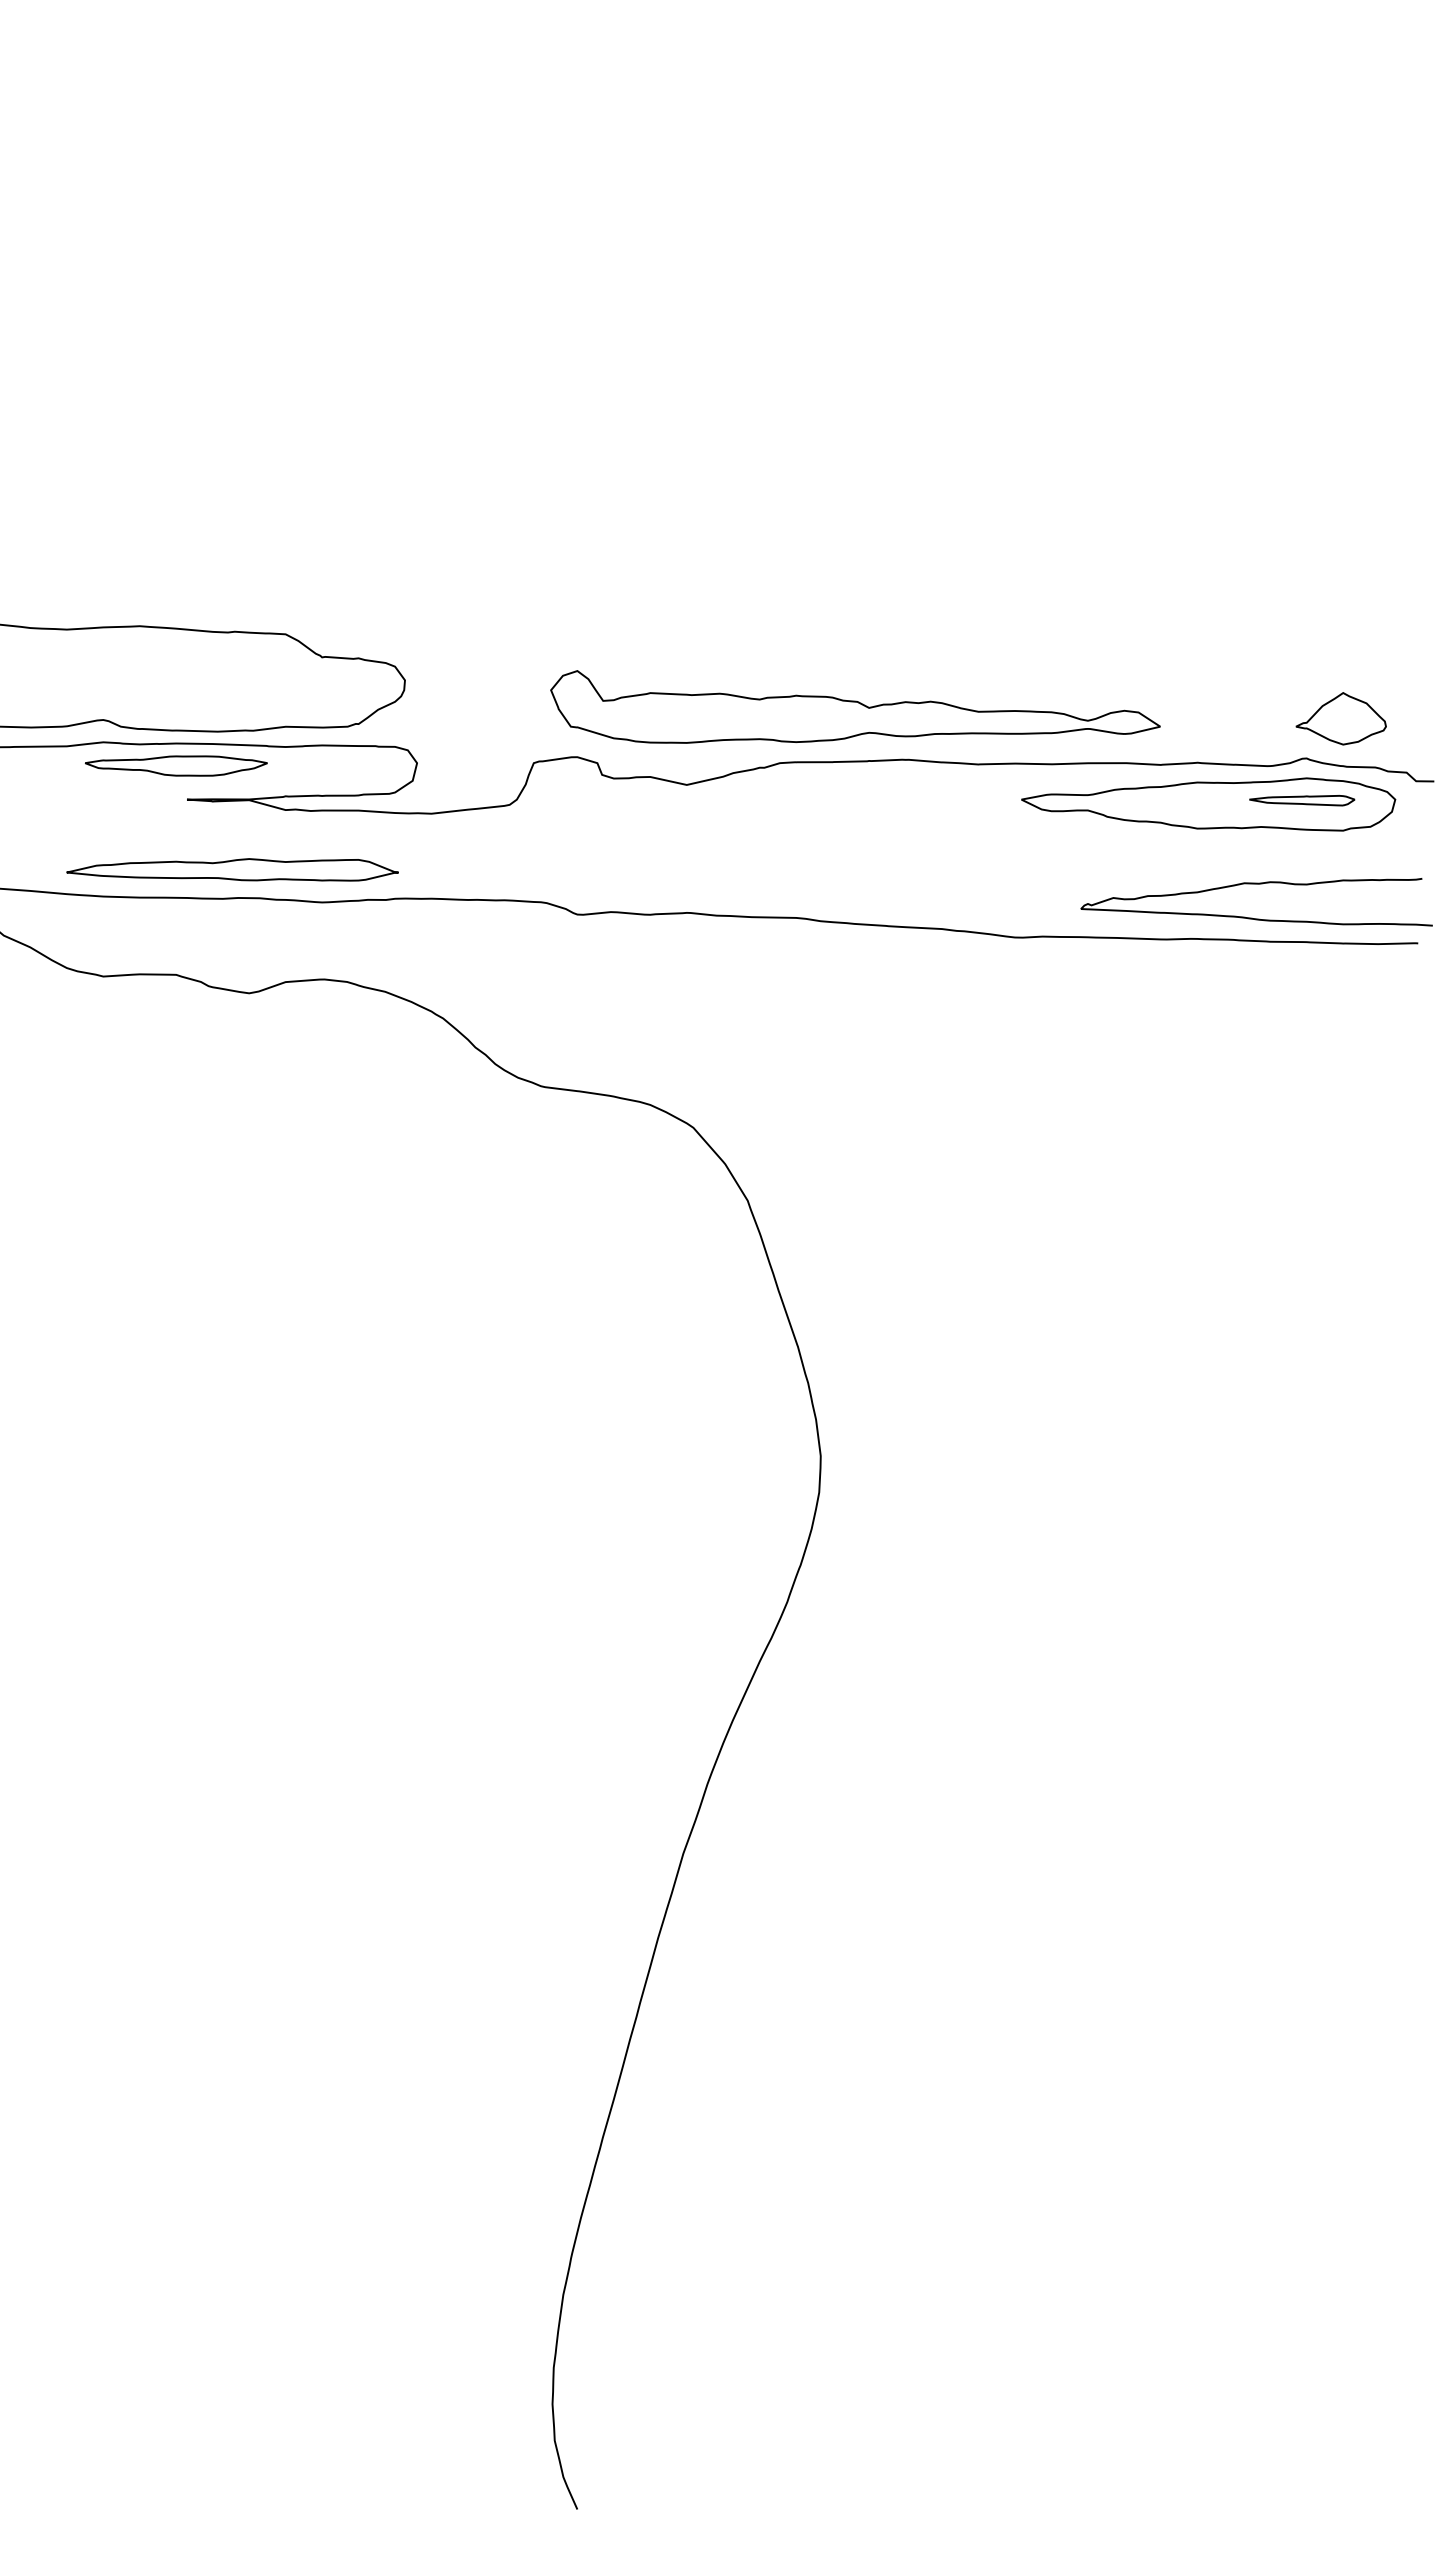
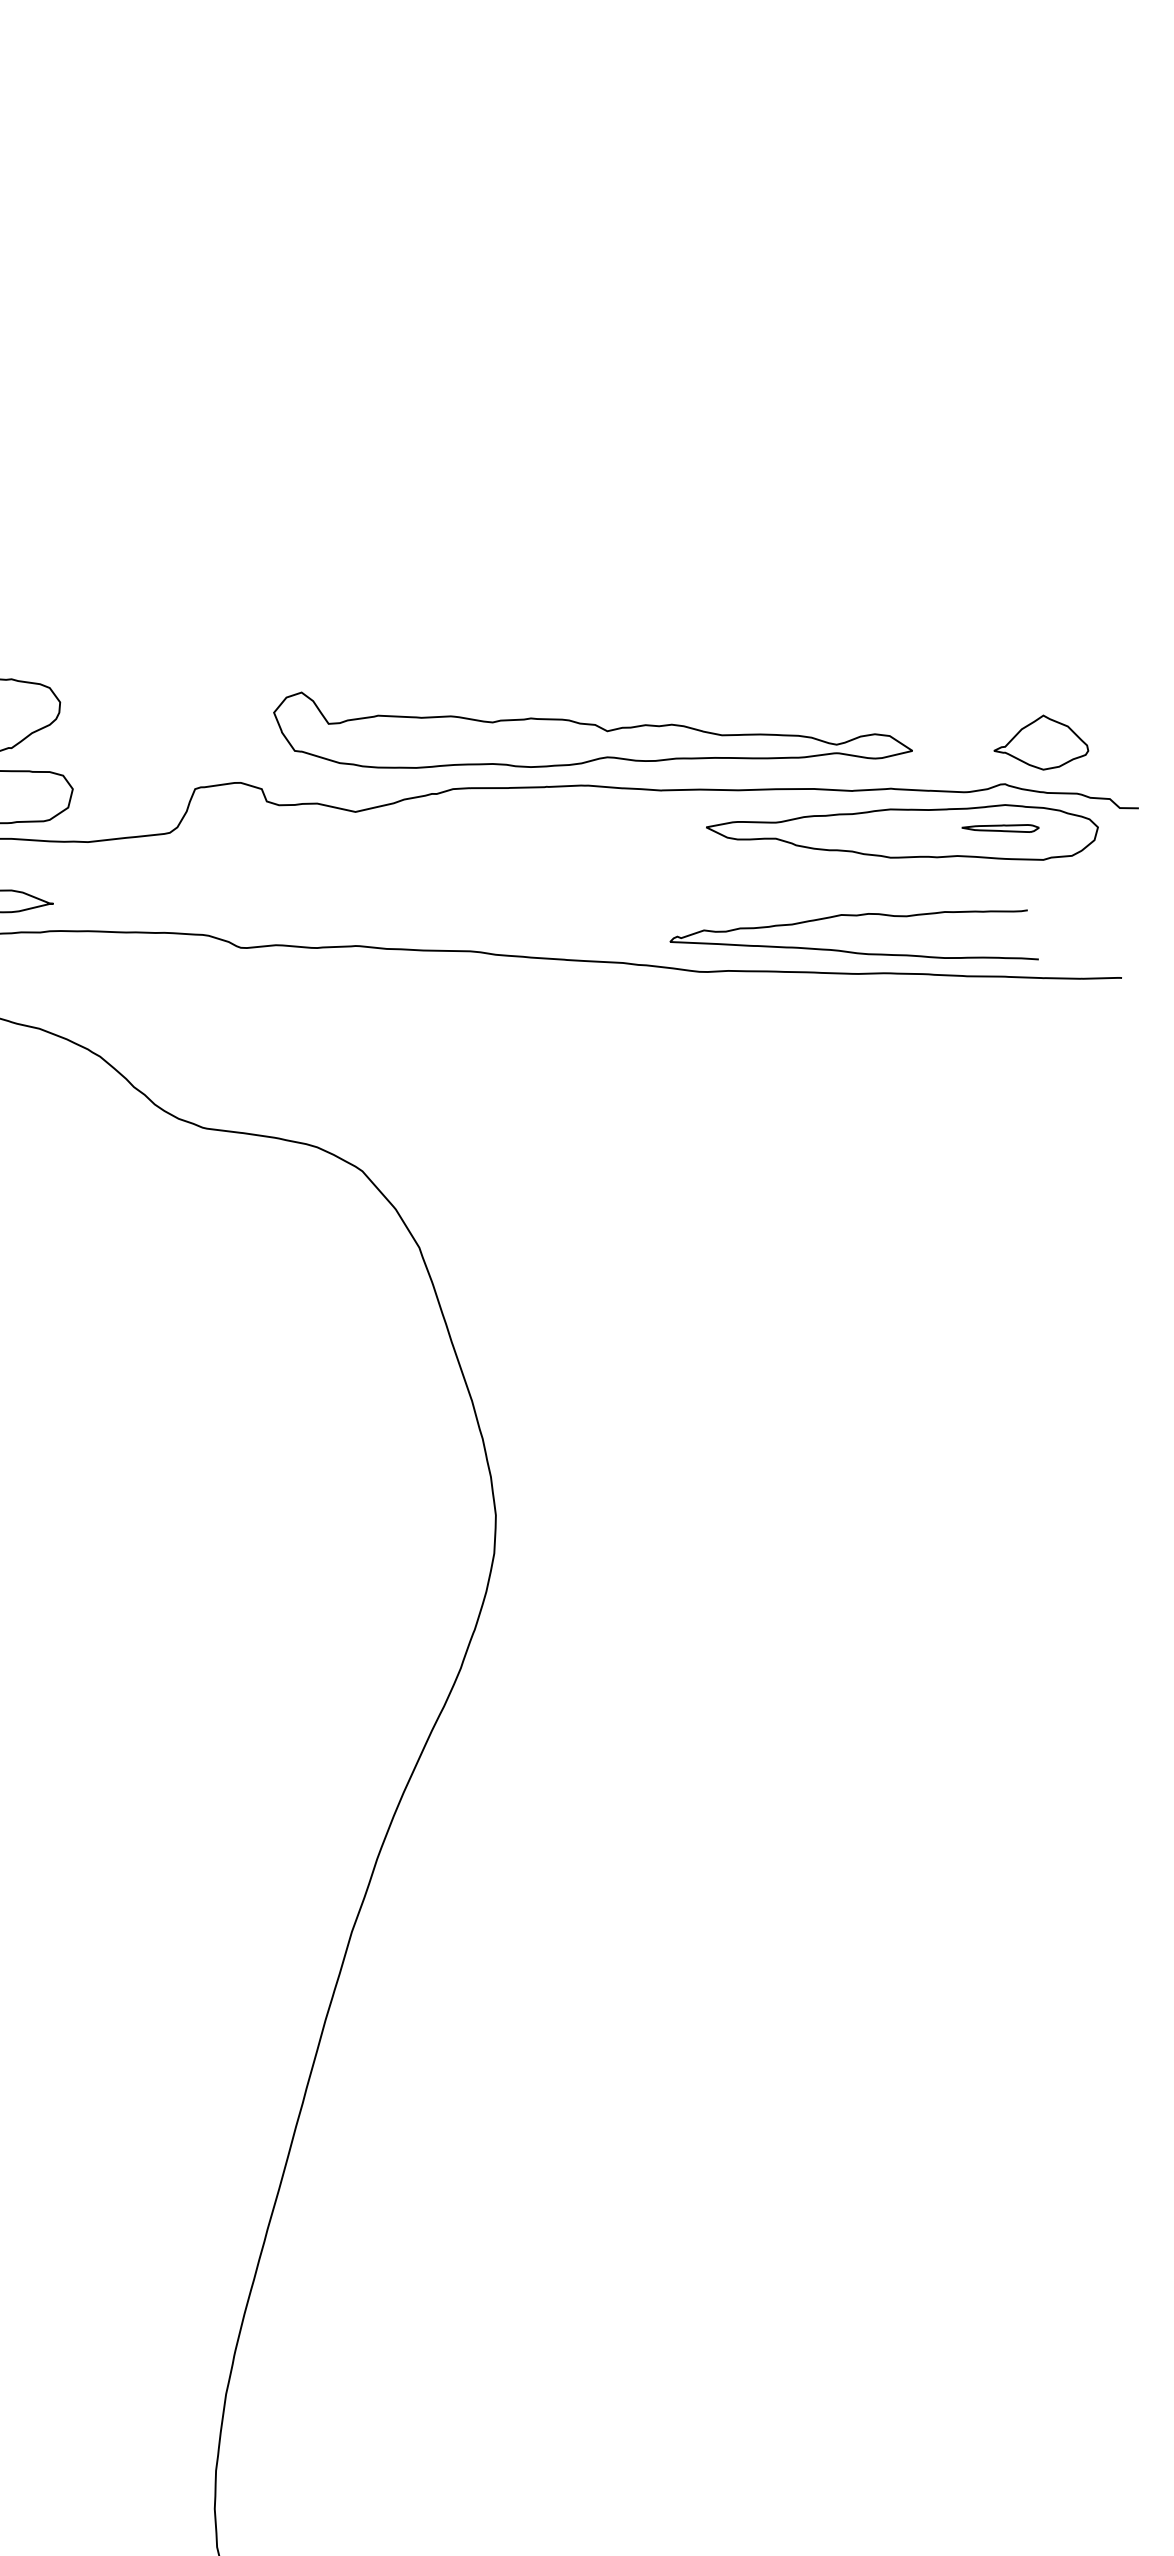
part: (855, 706) -> (593, 729), moved
part: (1302, 800) -> (1000, 828), size x0.7
curve: (1252, 917) -> (849, 950), moved

